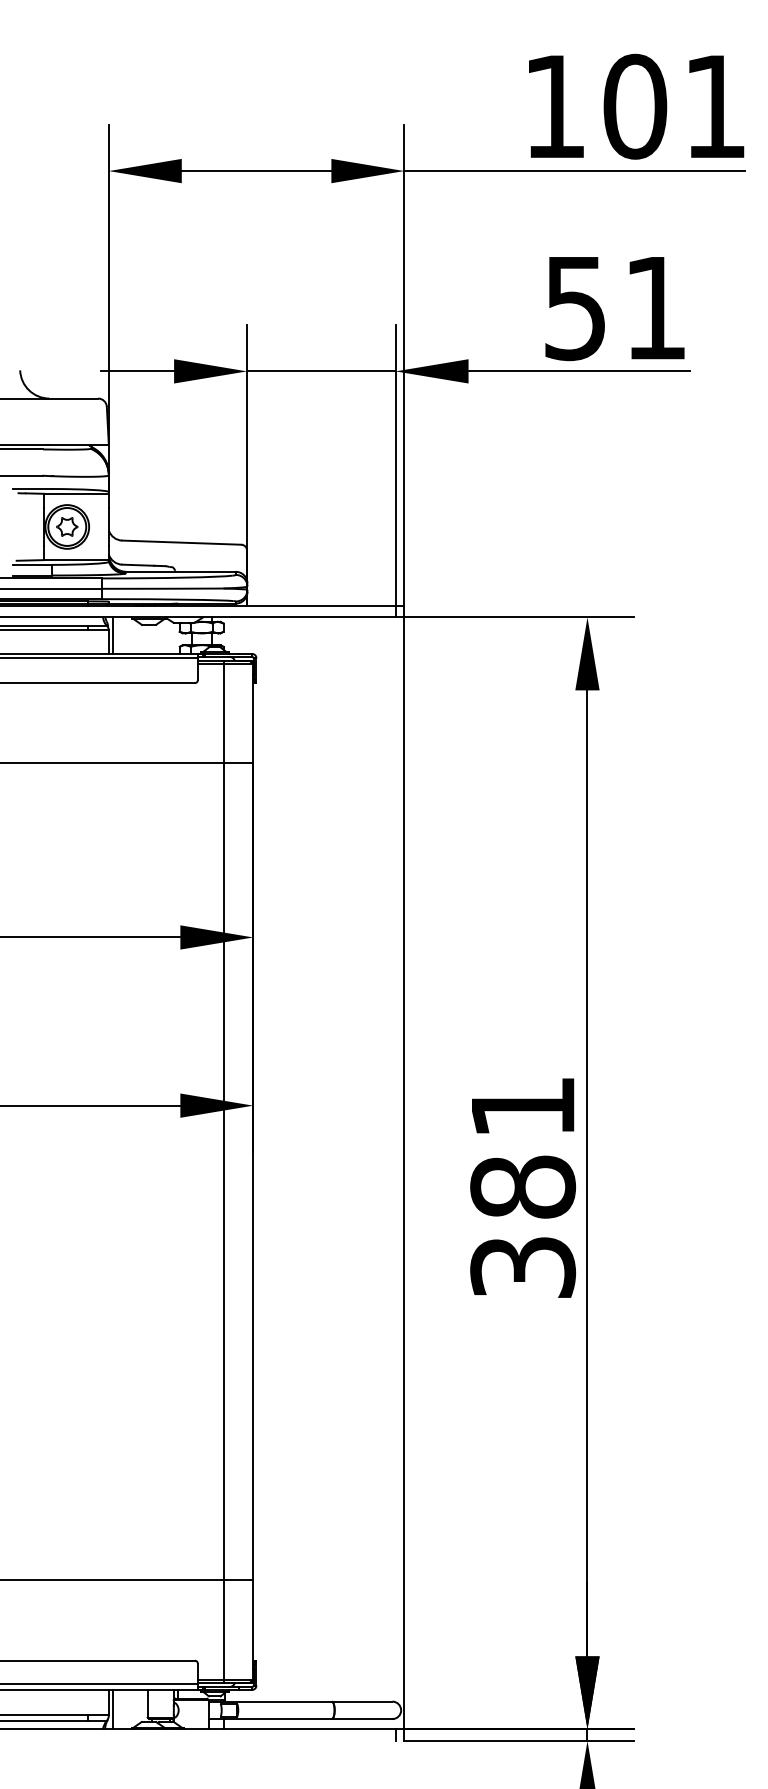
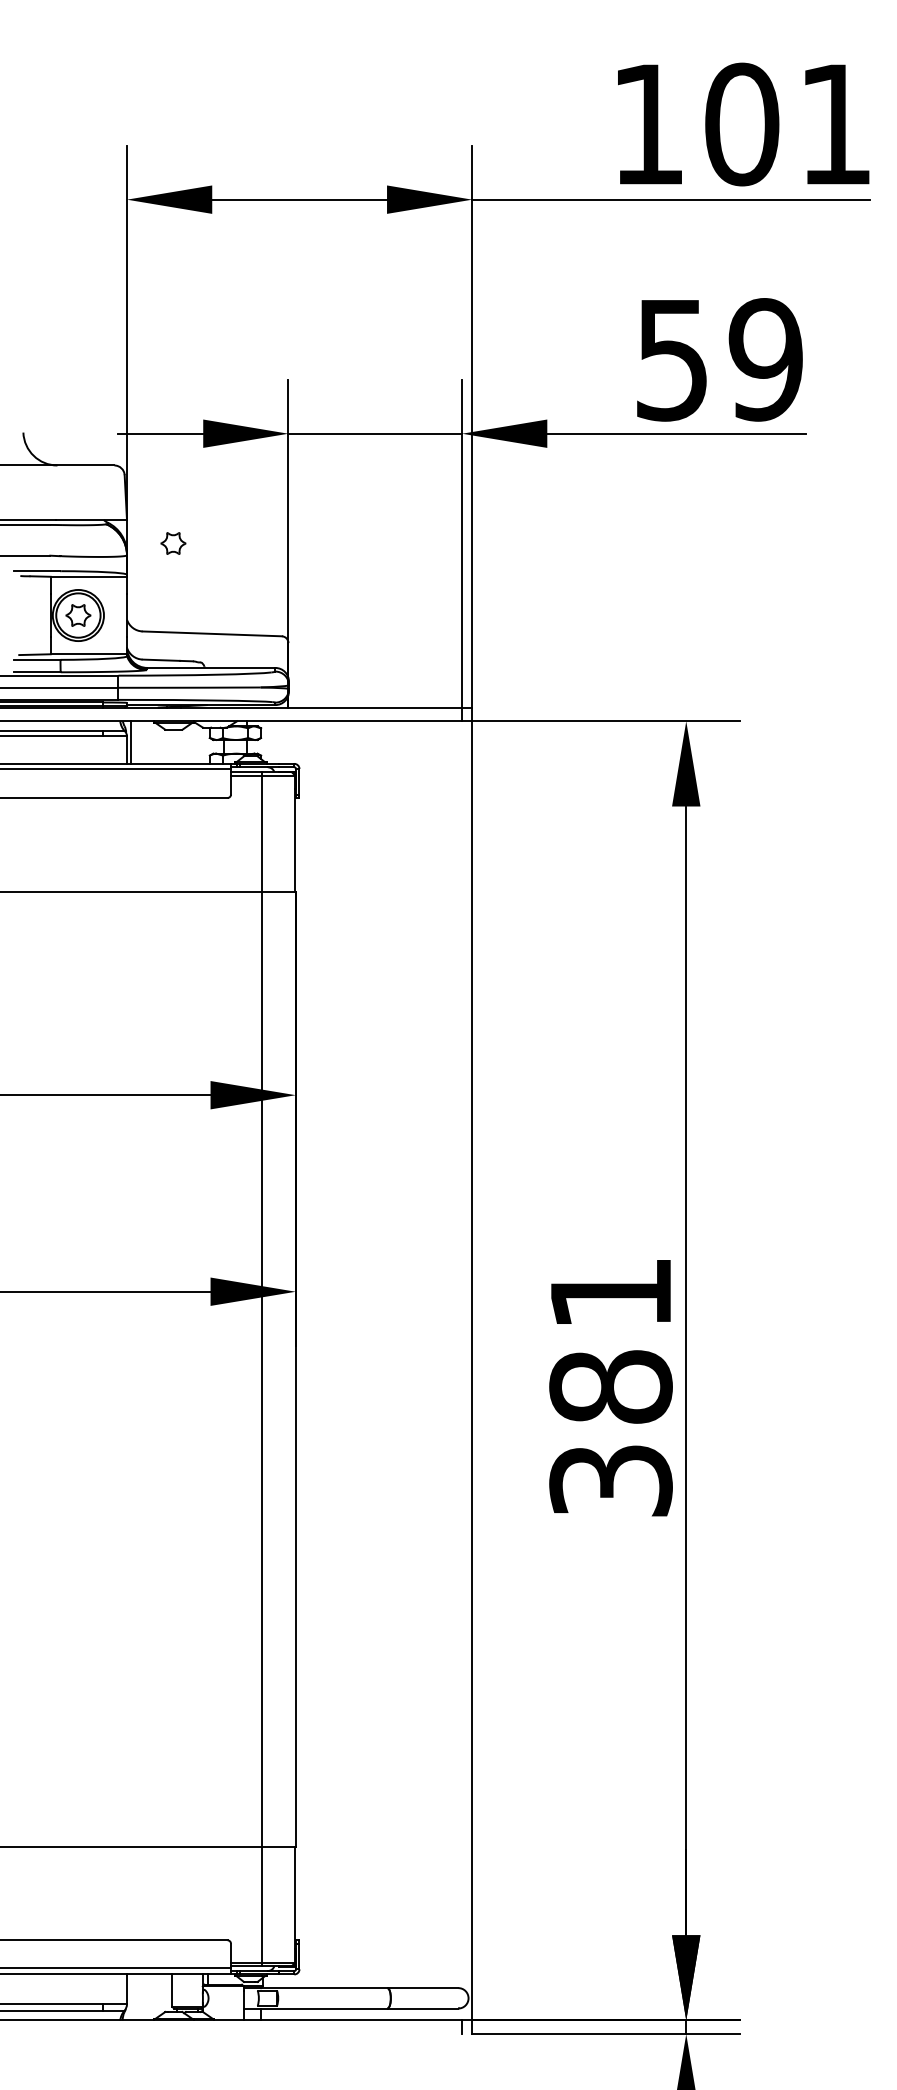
text: (655, 307) -> (765, 359), 51 -> 59
part: (148, 465) -> (173, 543), added
line: (112, 1709) -> (131, 1997), removed

